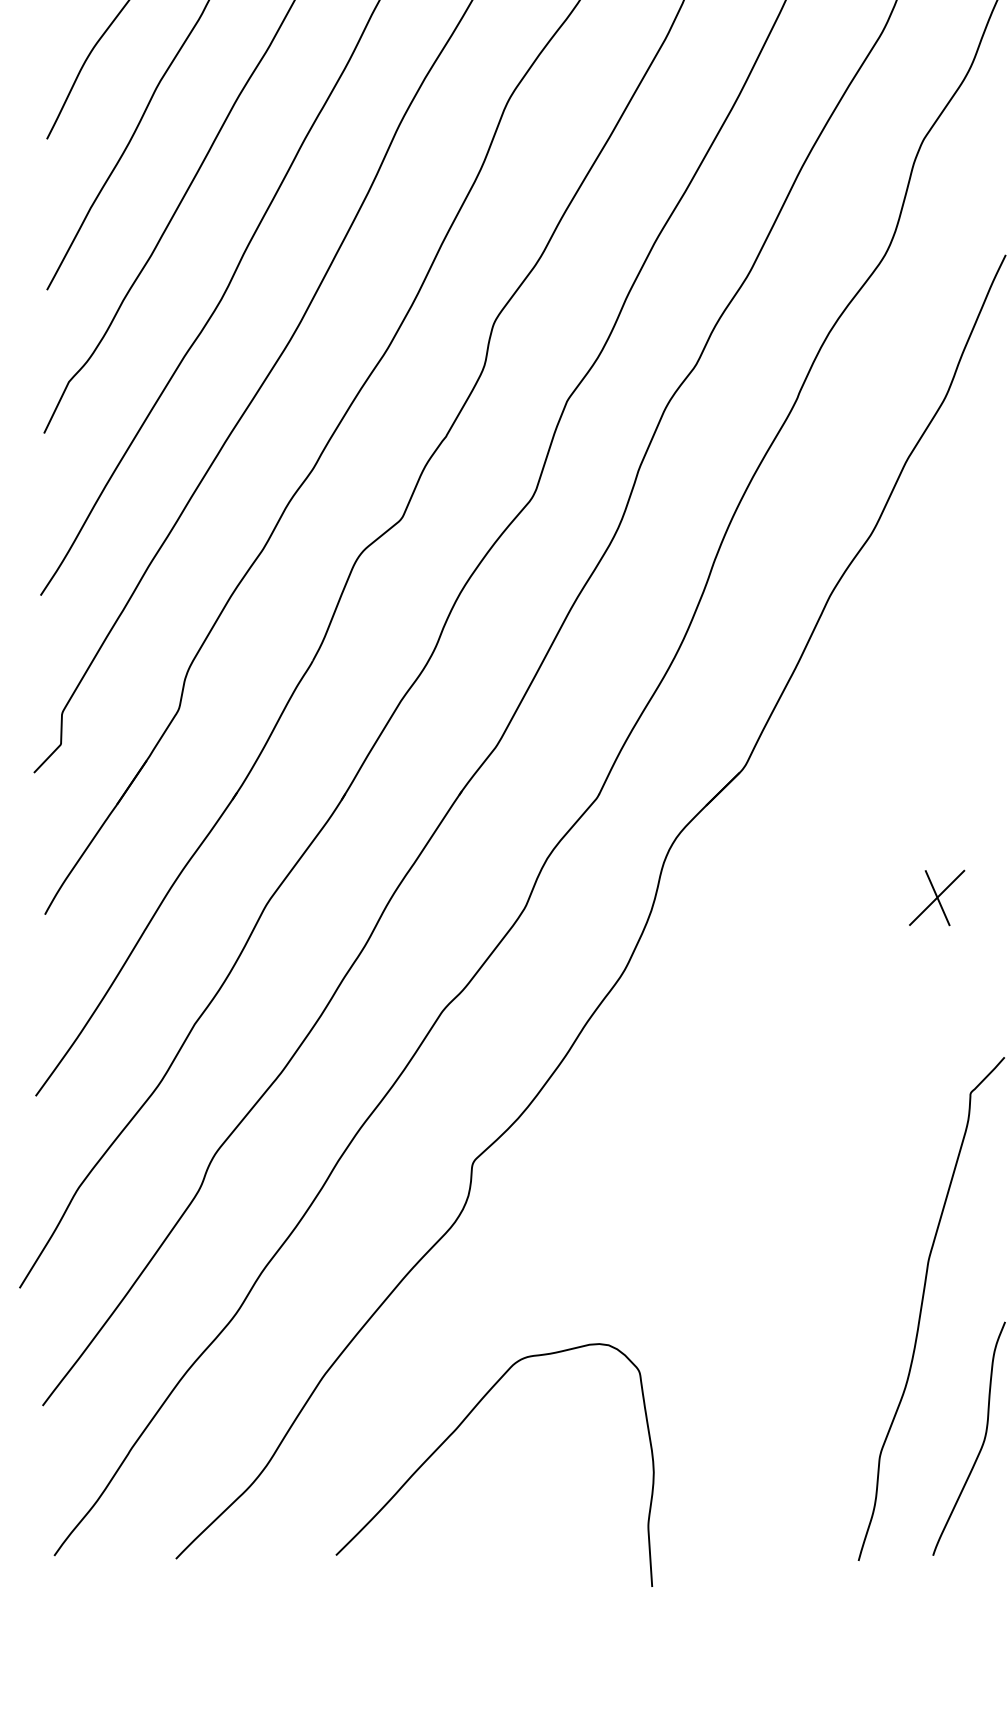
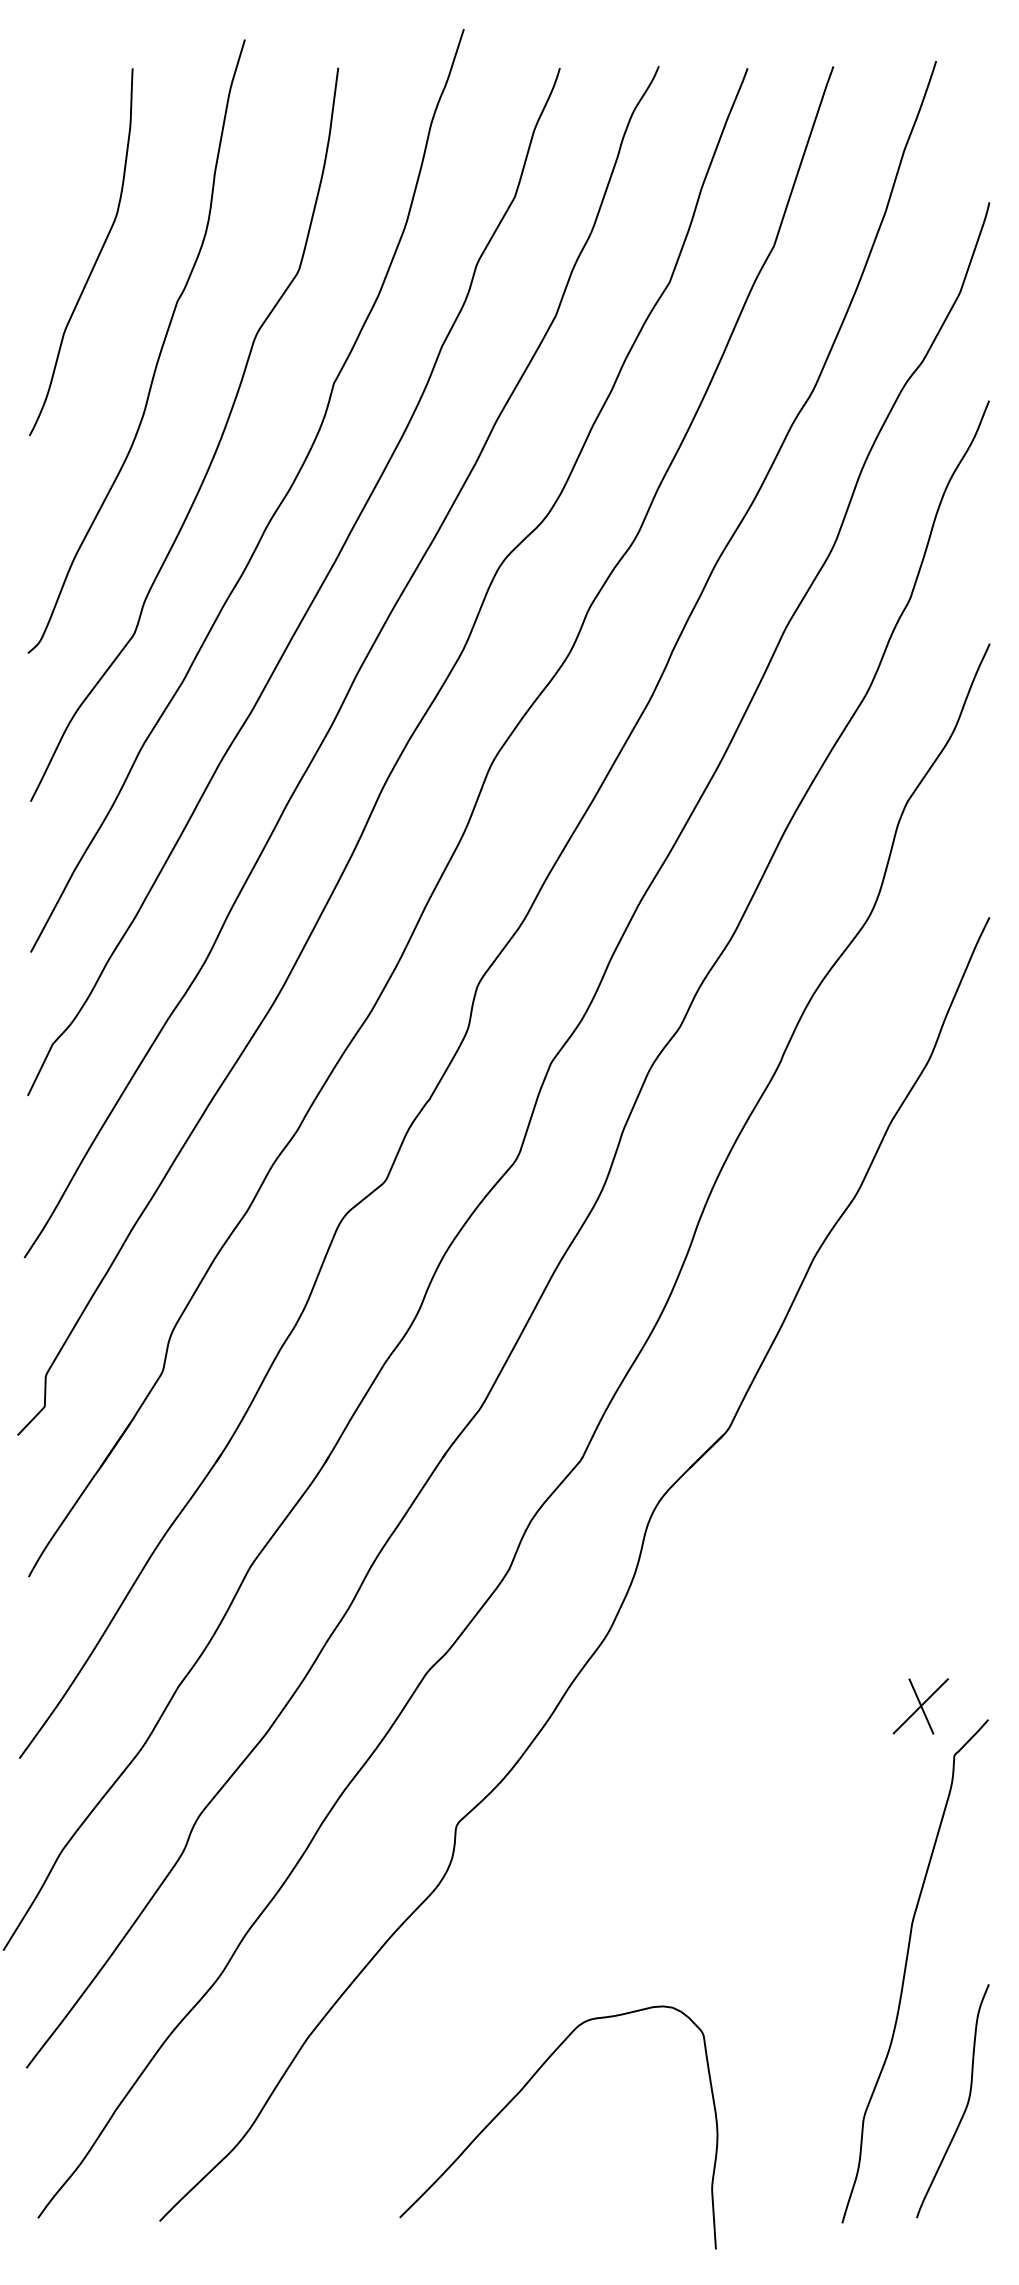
part: (936, 898) -> (920, 1706), moved
curve: (458, 1428) -> (522, 2090), moved

